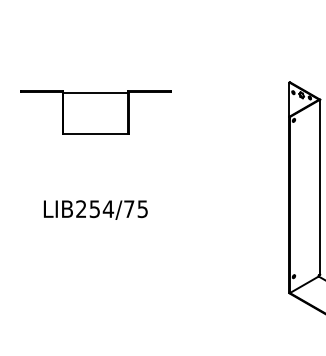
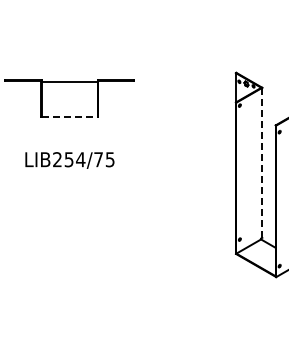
line: (95, 133) -> (69, 116), solid -> dashed
line: (320, 186) -> (262, 162), solid -> dashed
text: (95, 210) -> (69, 160), moved

